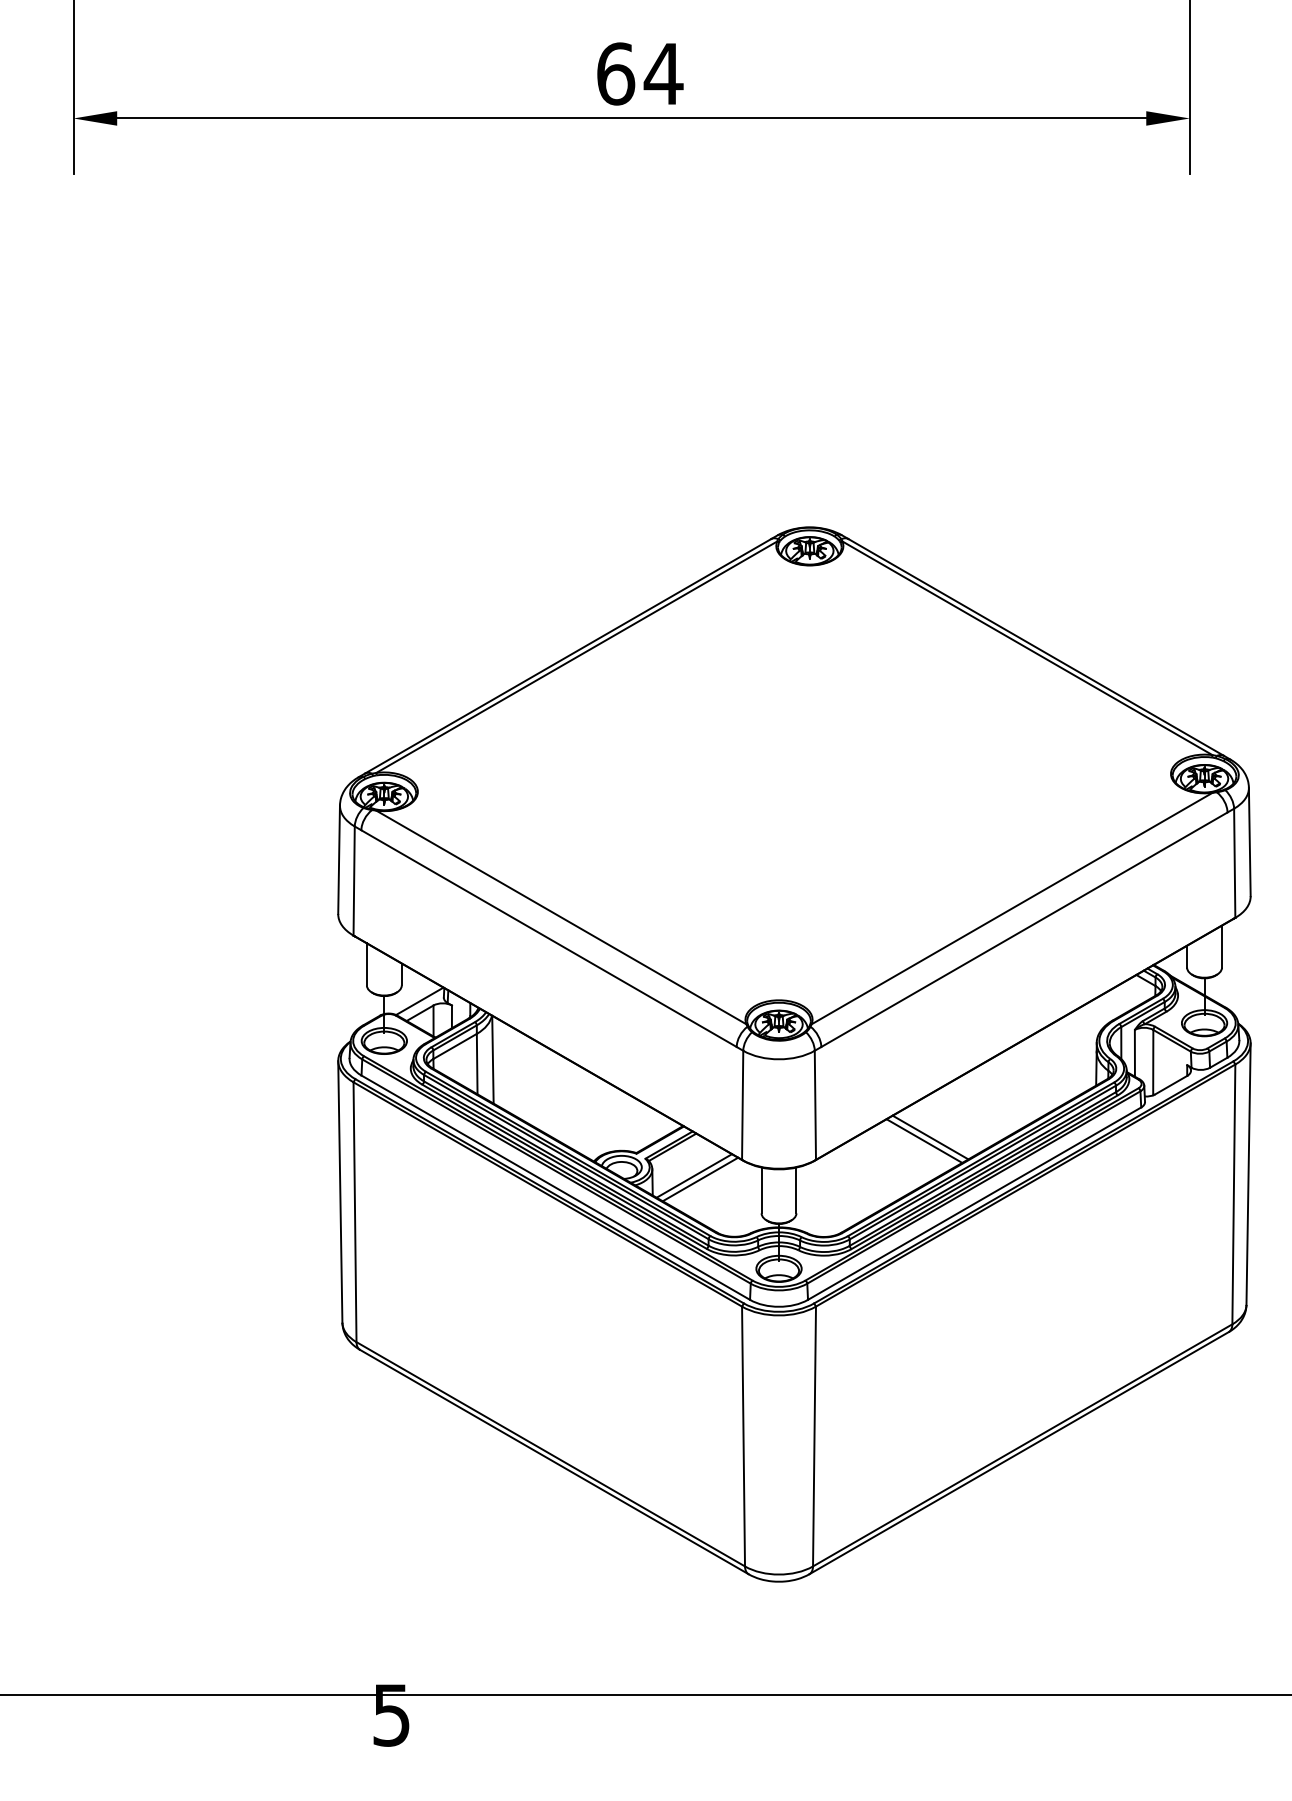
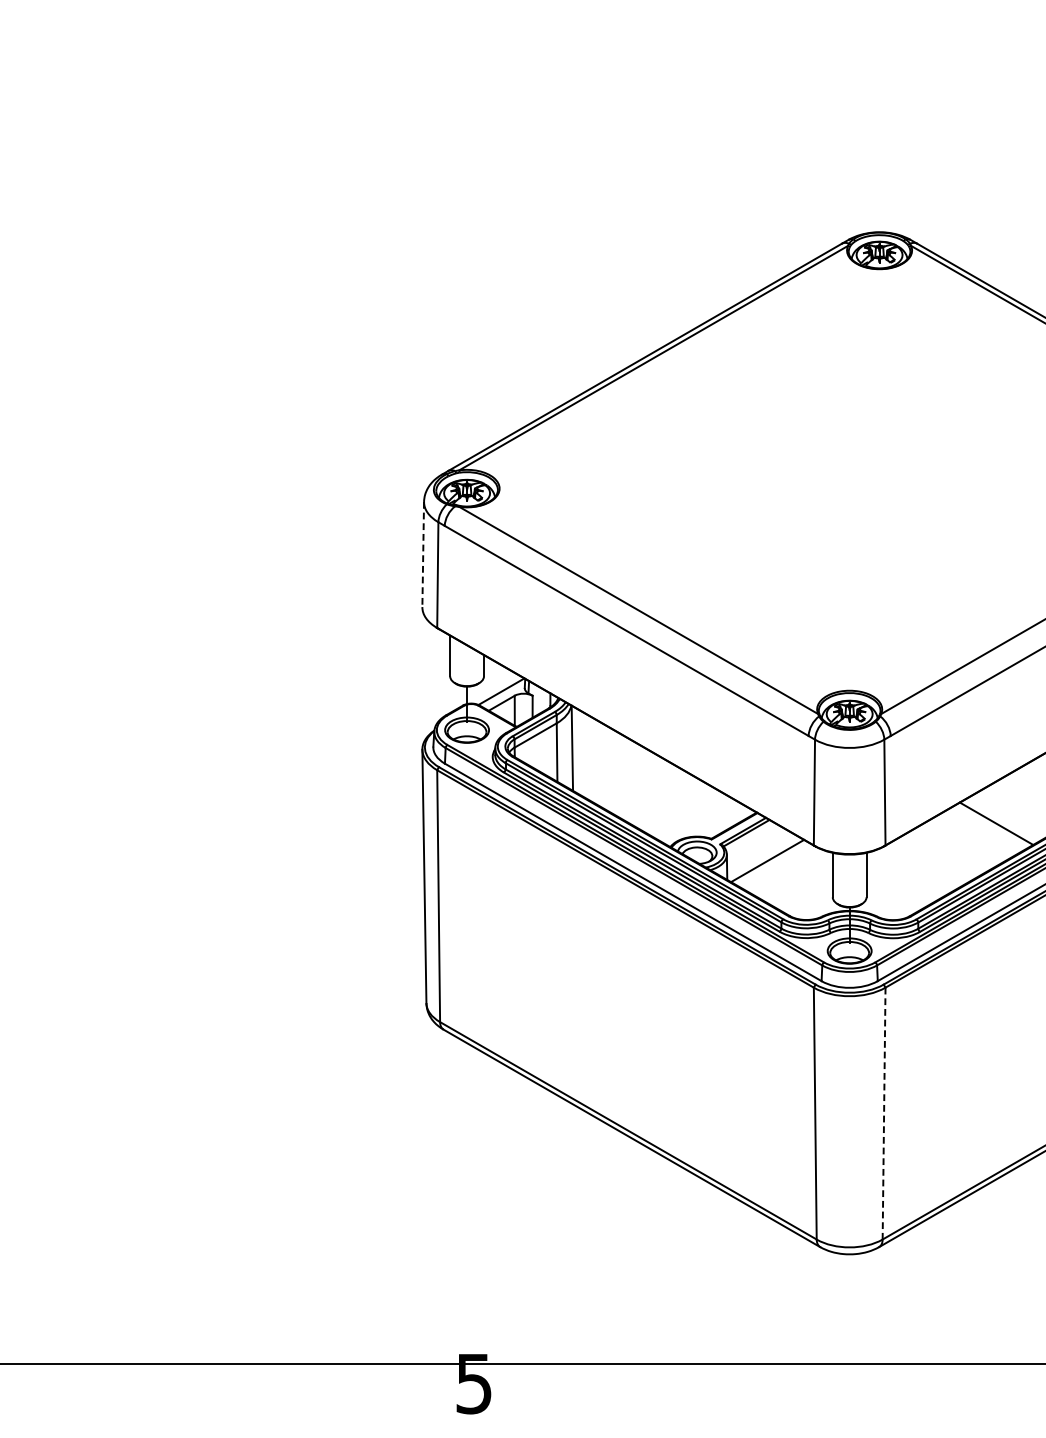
line: (339, 860) -> (423, 555), solid -> dashed
line: (924, 1140) -> (990, 826), removed
line: (700, 1179) -> (773, 864), removed
line: (814, 1436) -> (884, 1113), solid -> dashed

